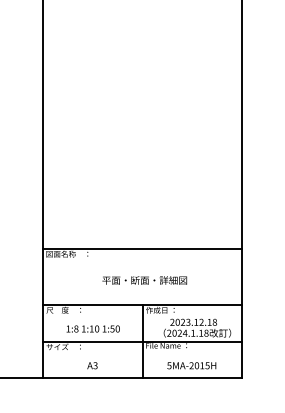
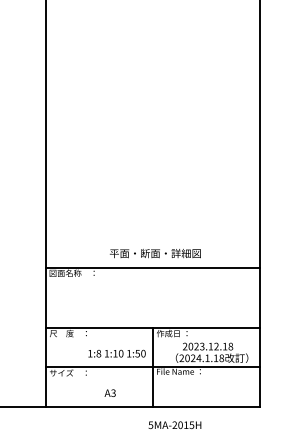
text: (144, 280) -> (155, 253), moved
text: (92, 328) -> (116, 353), moved
text: (91, 365) -> (109, 392), moved
text: (191, 365) -> (174, 424), moved

